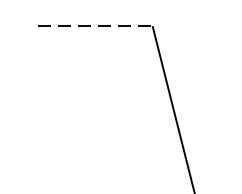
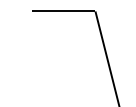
line: (96, 26) -> (64, 11), dashed -> solid

